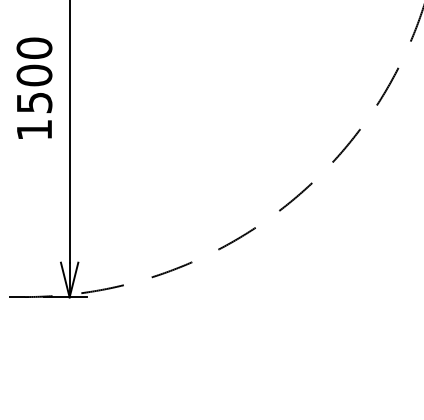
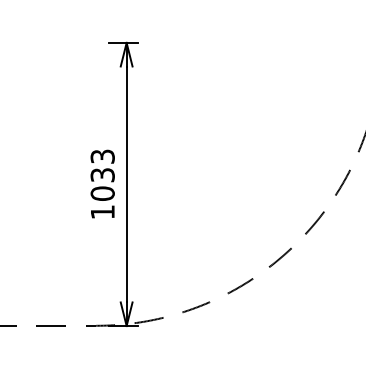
text: (34, 74) -> (102, 174), 1500 -> 1033

